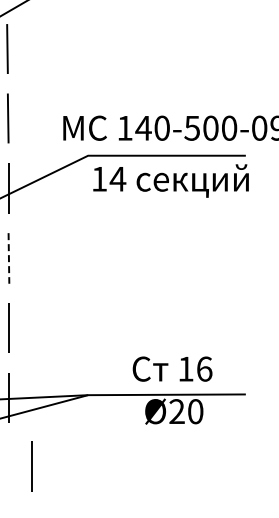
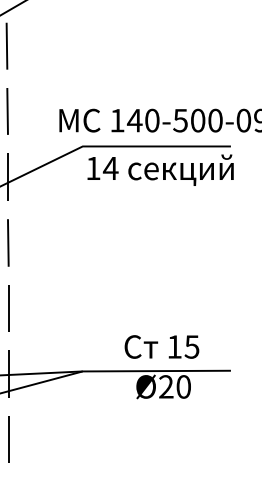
line: (8, 258) -> (7, 243), dashed -> solid
text: (204, 368) -> (192, 346), 16 -> 15
line: (31, 466) -> (8, 439), moved

